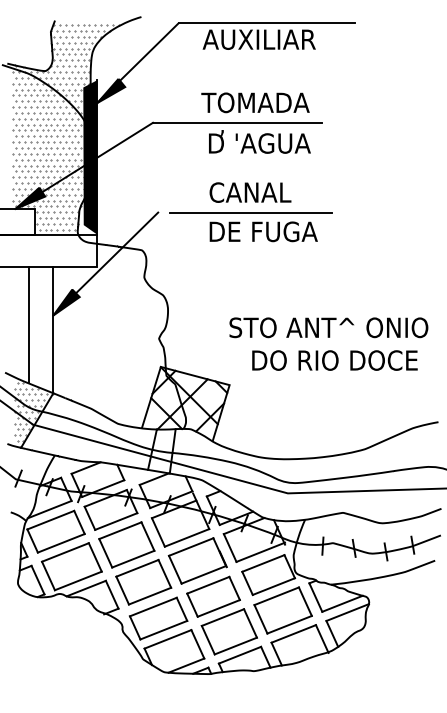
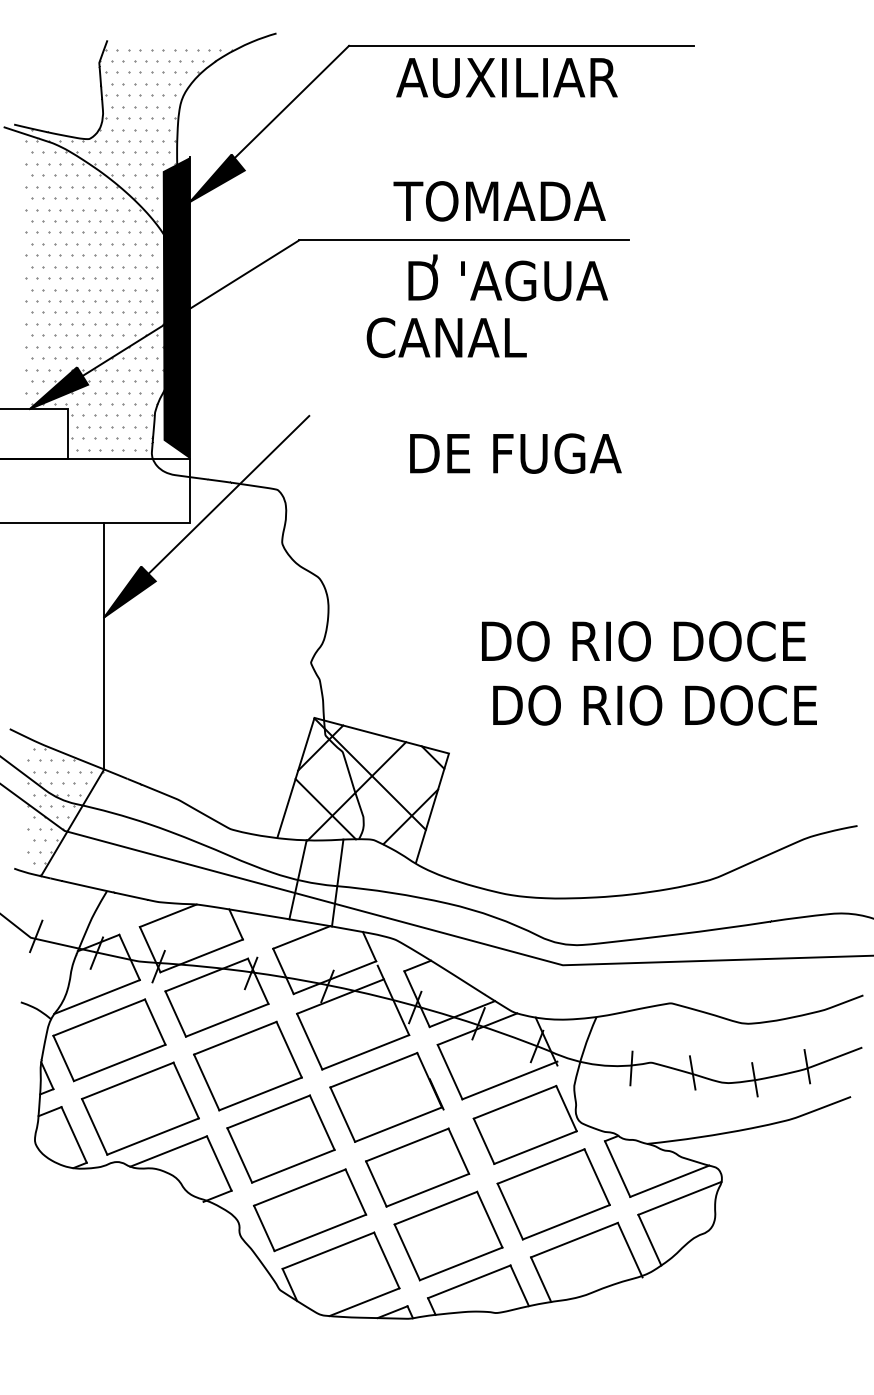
text: (250, 192) -> (446, 337), moved
line: (250, 212) -> (489, 415), removed
line: (28, 325) -> (55, 636), removed
text: (328, 327) -> (642, 640), STO ANT^  ONIO -> DO RIO DOCE

